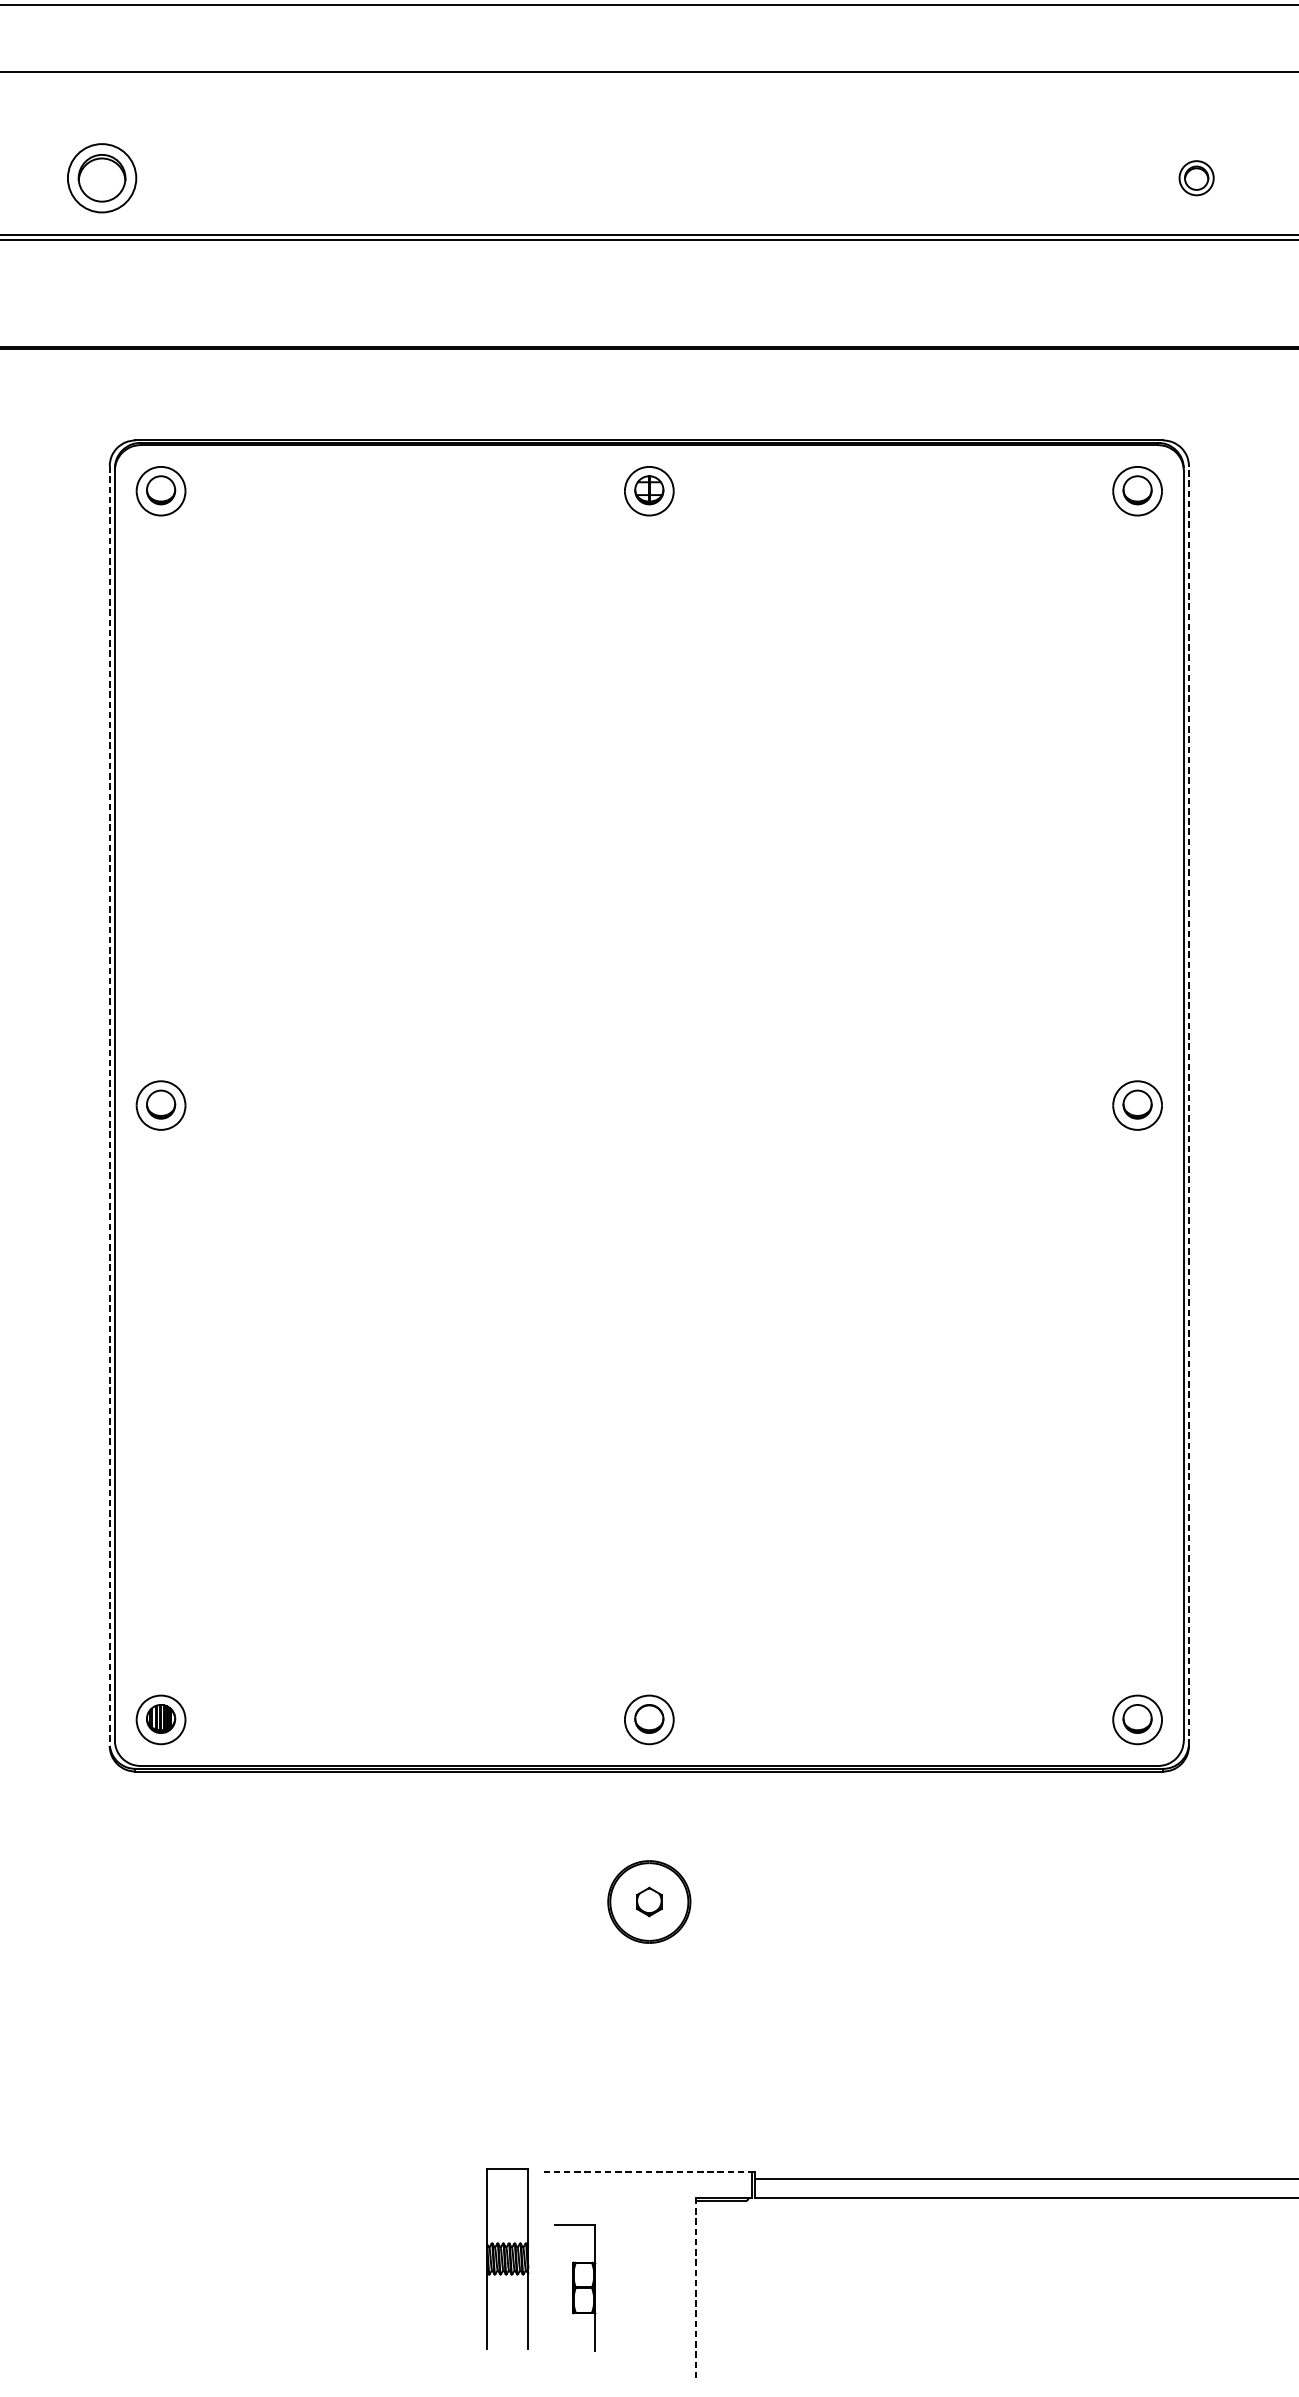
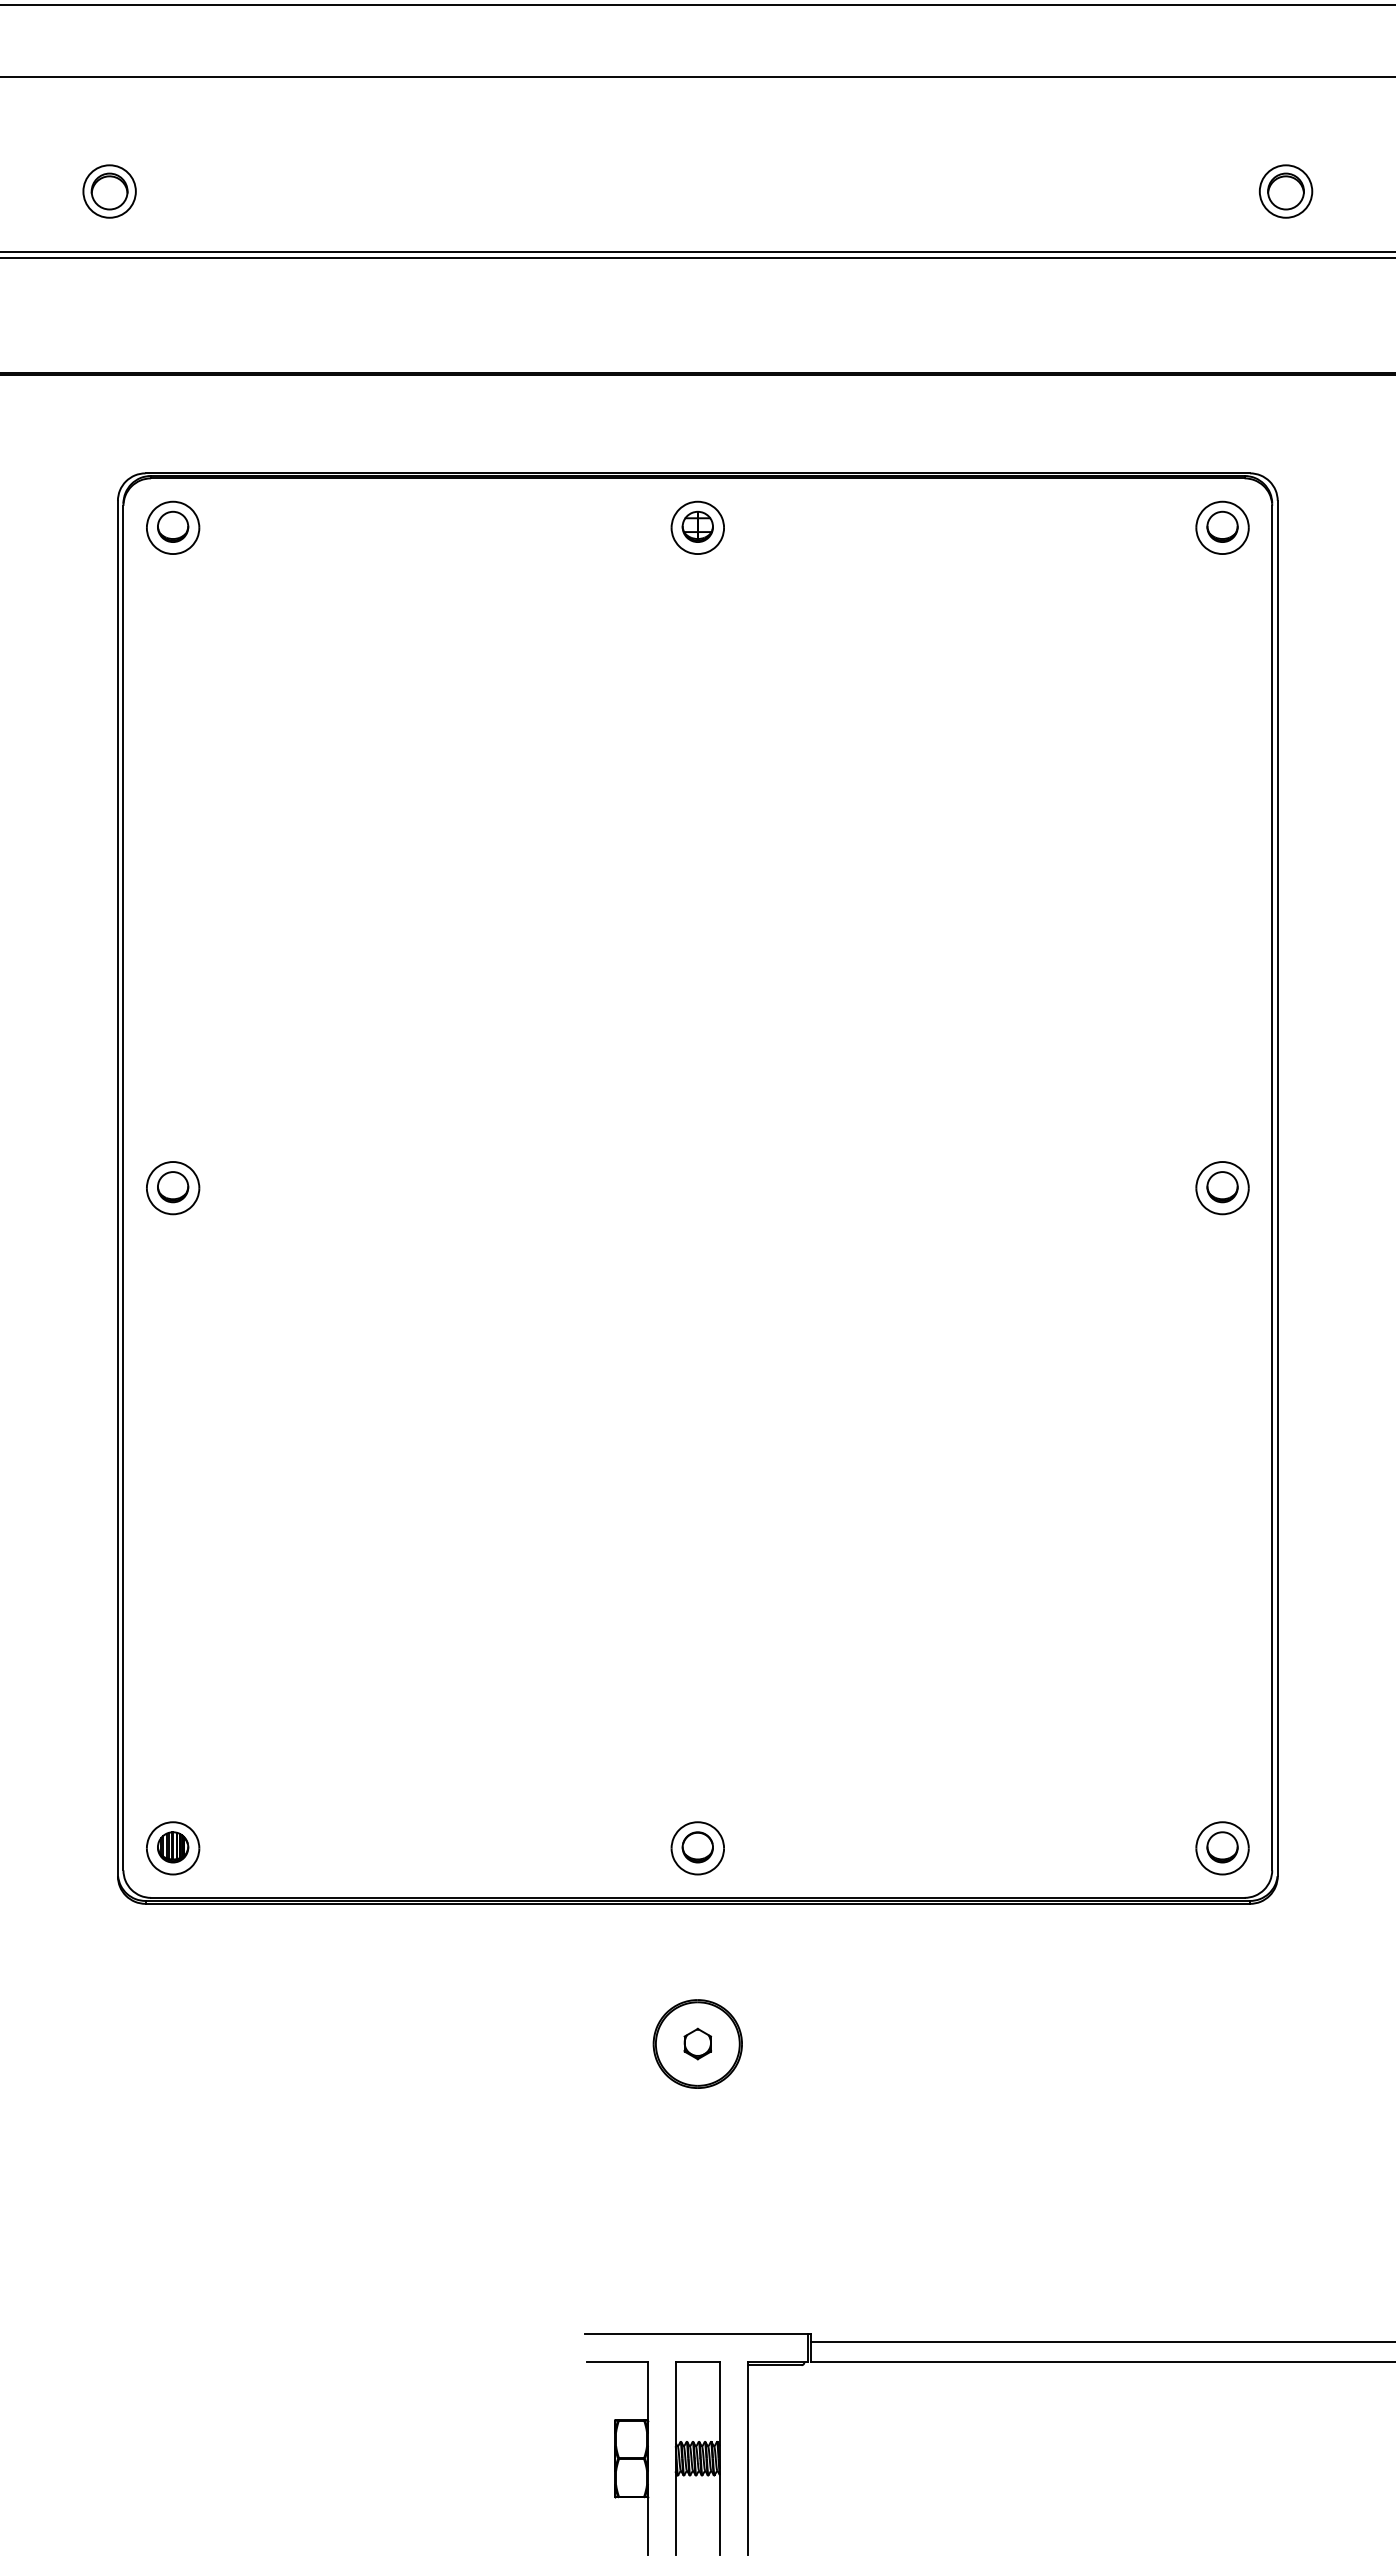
part: (101, 178) -> (109, 191), size x0.71
part: (1196, 178) -> (1285, 191), size x1.43
line: (109, 1105) -> (117, 1188), dashed -> solid
line: (1188, 1105) -> (1277, 1188), dashed -> solid
line: (649, 2172) -> (697, 2334), dashed -> solid
part: (507, 2258) -> (697, 2458), moved
part: (574, 2287) -> (617, 2458), size x1.43
line: (695, 2287) -> (747, 2458), dashed -> solid

